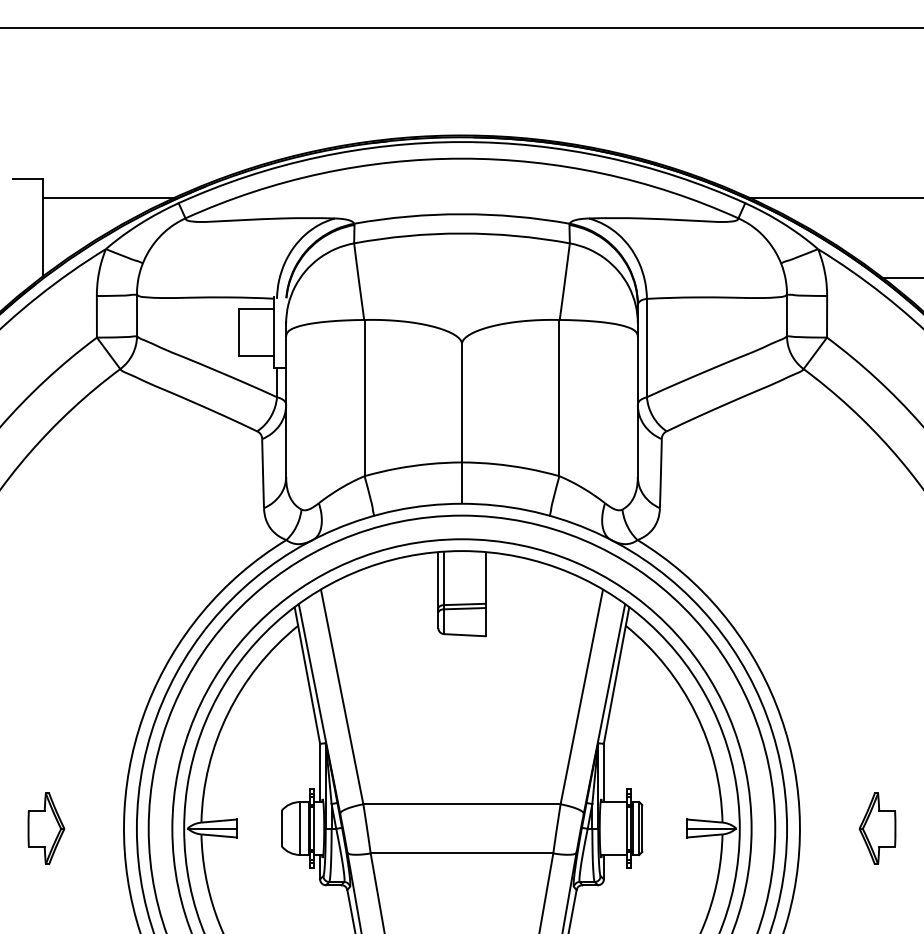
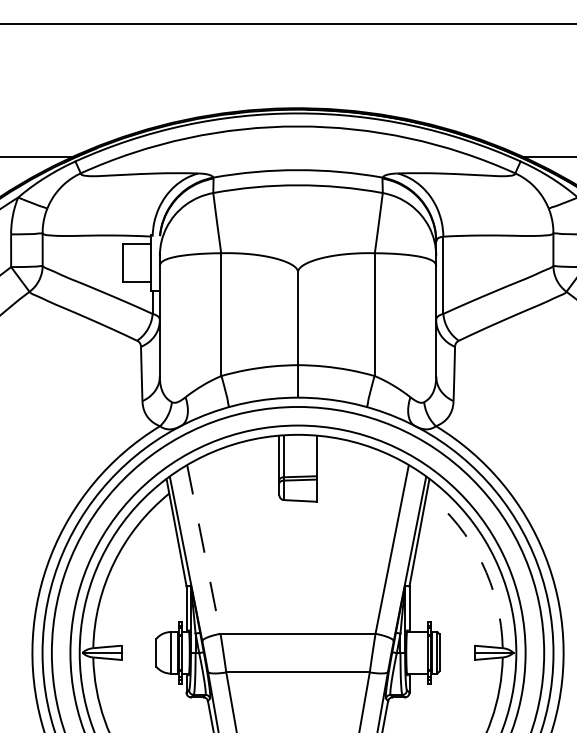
line: (342, 697) -> (204, 549), solid -> dashed
arc: (695, 713) -> (481, 562), solid -> dashed

